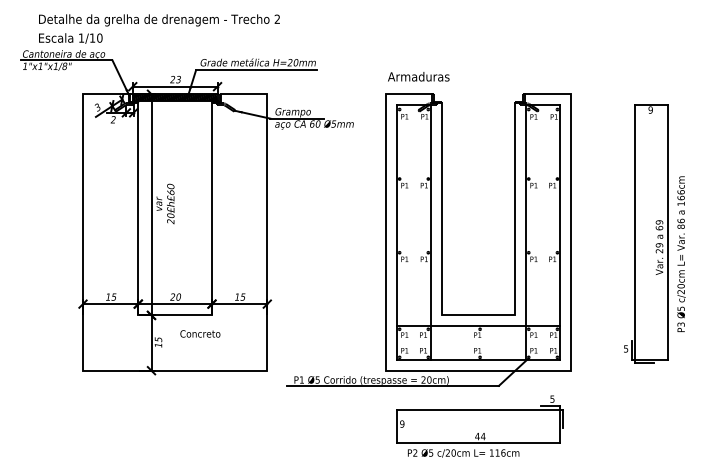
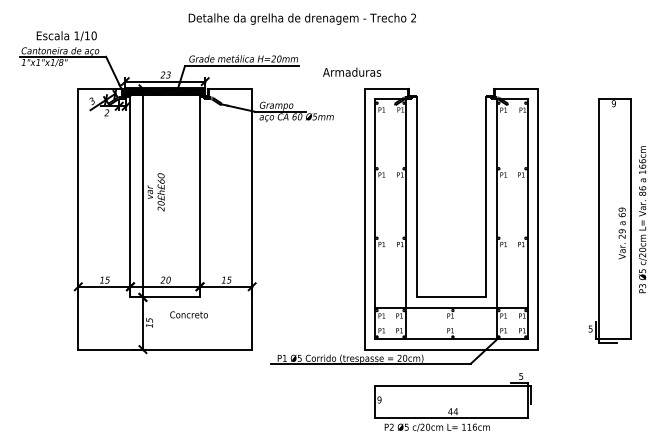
text: (158, 19) -> (301, 18), moved
text: (419, 75) -> (352, 71), moved
text: (681, 254) -> (642, 219), moved

